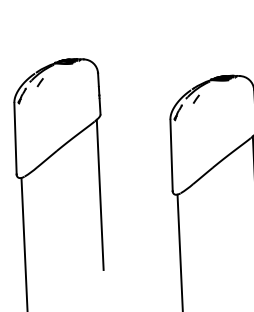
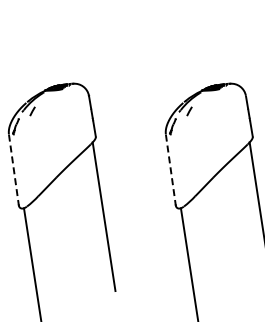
line: (15, 138) -> (13, 169), solid -> dashed
line: (171, 154) -> (170, 169), solid -> dashed

